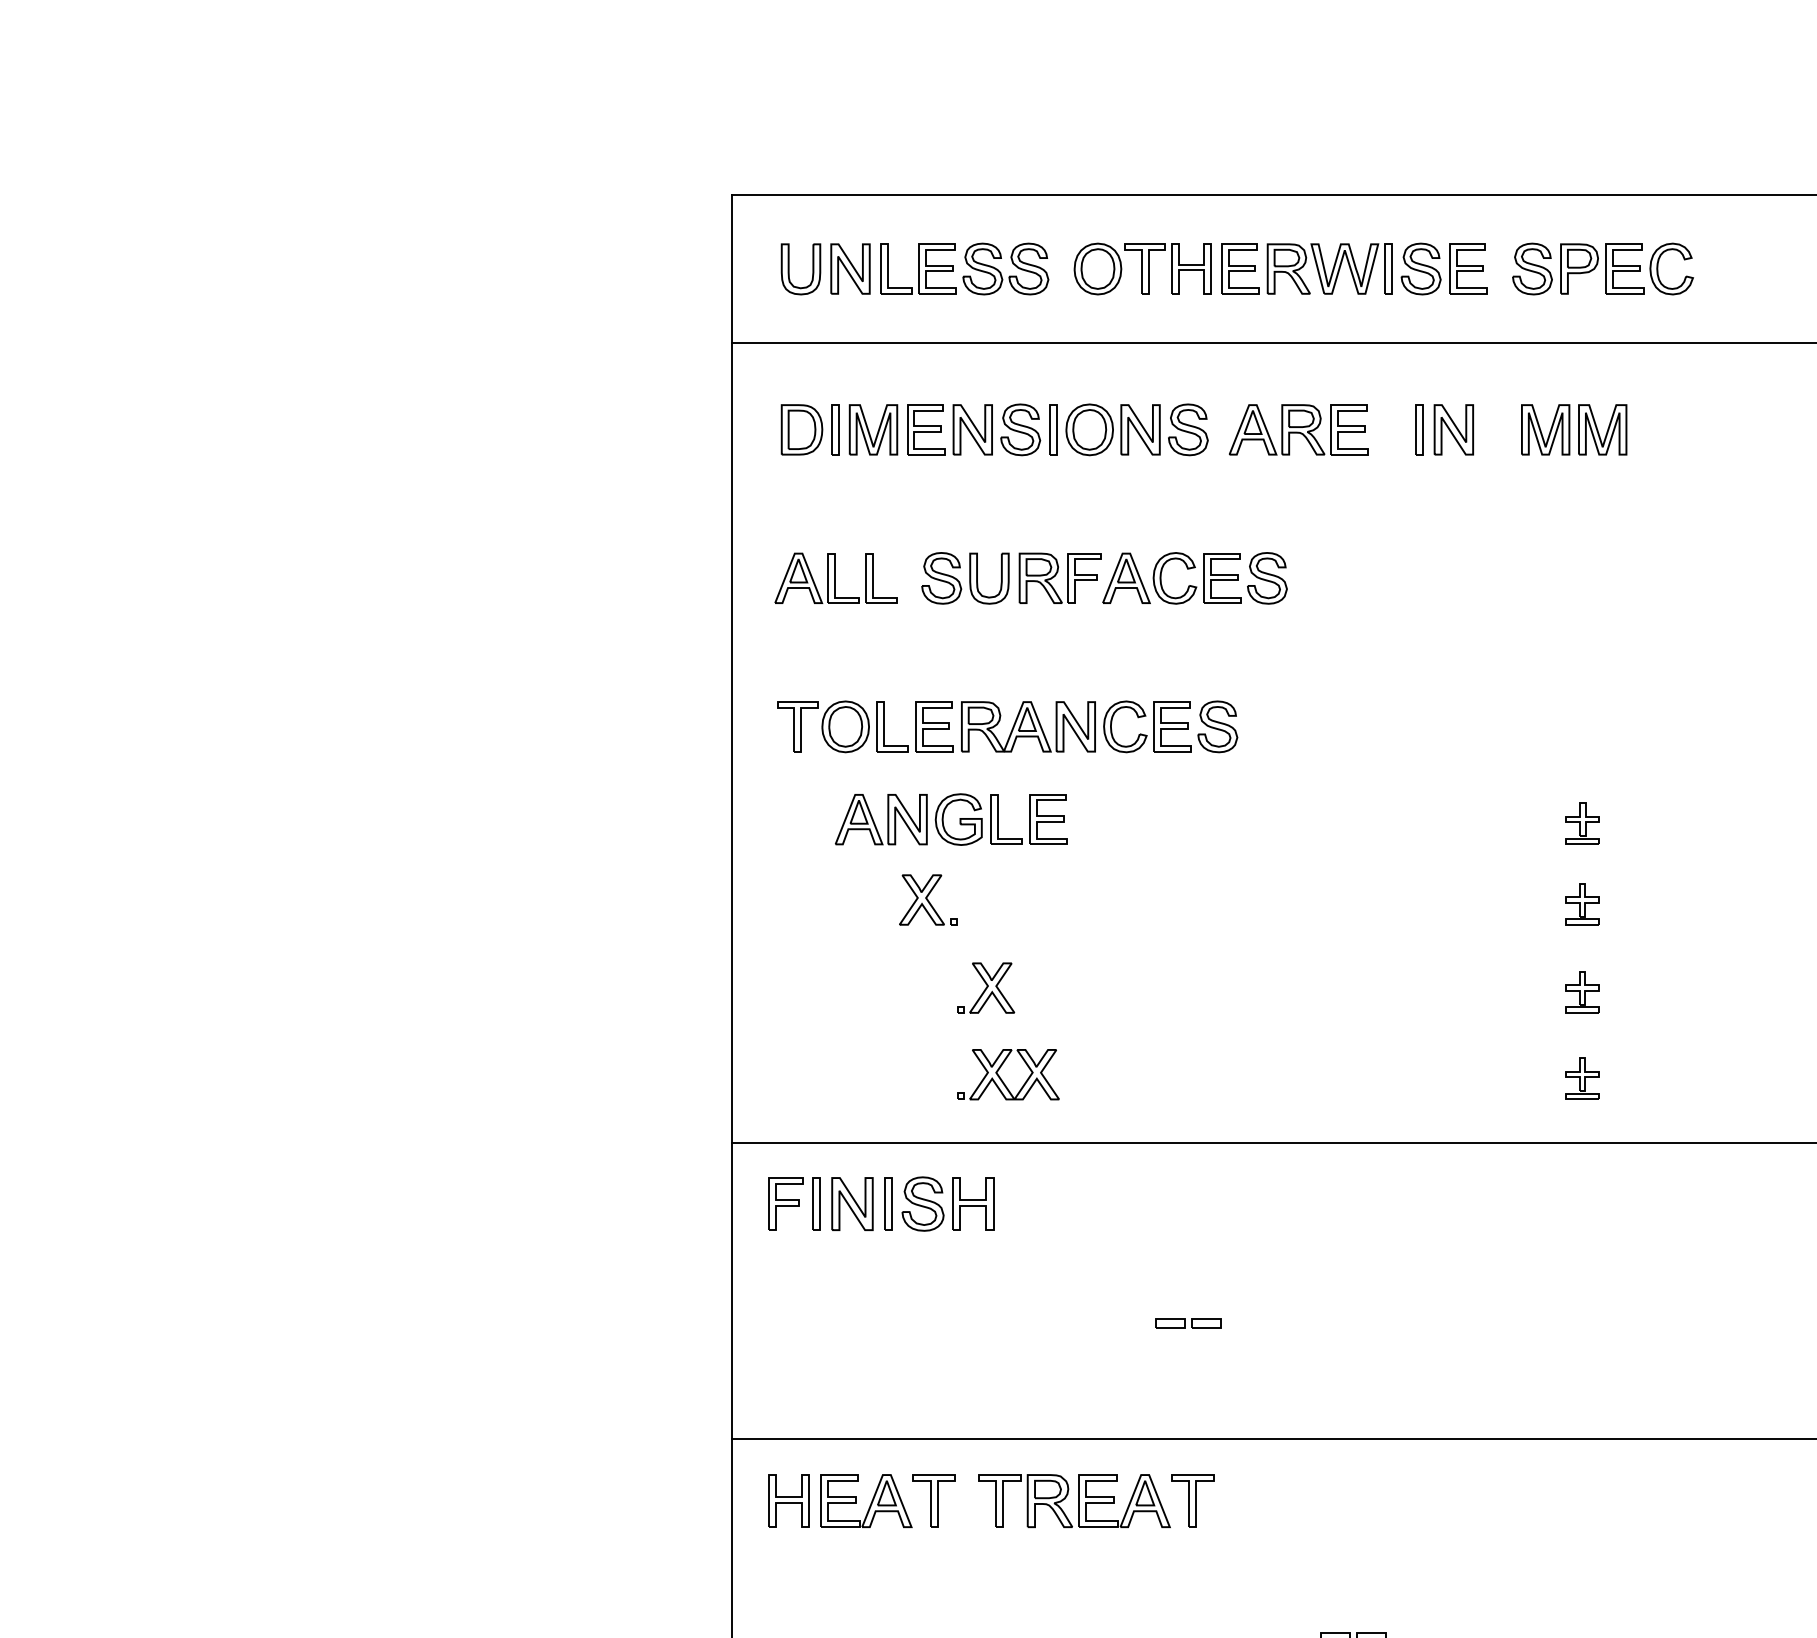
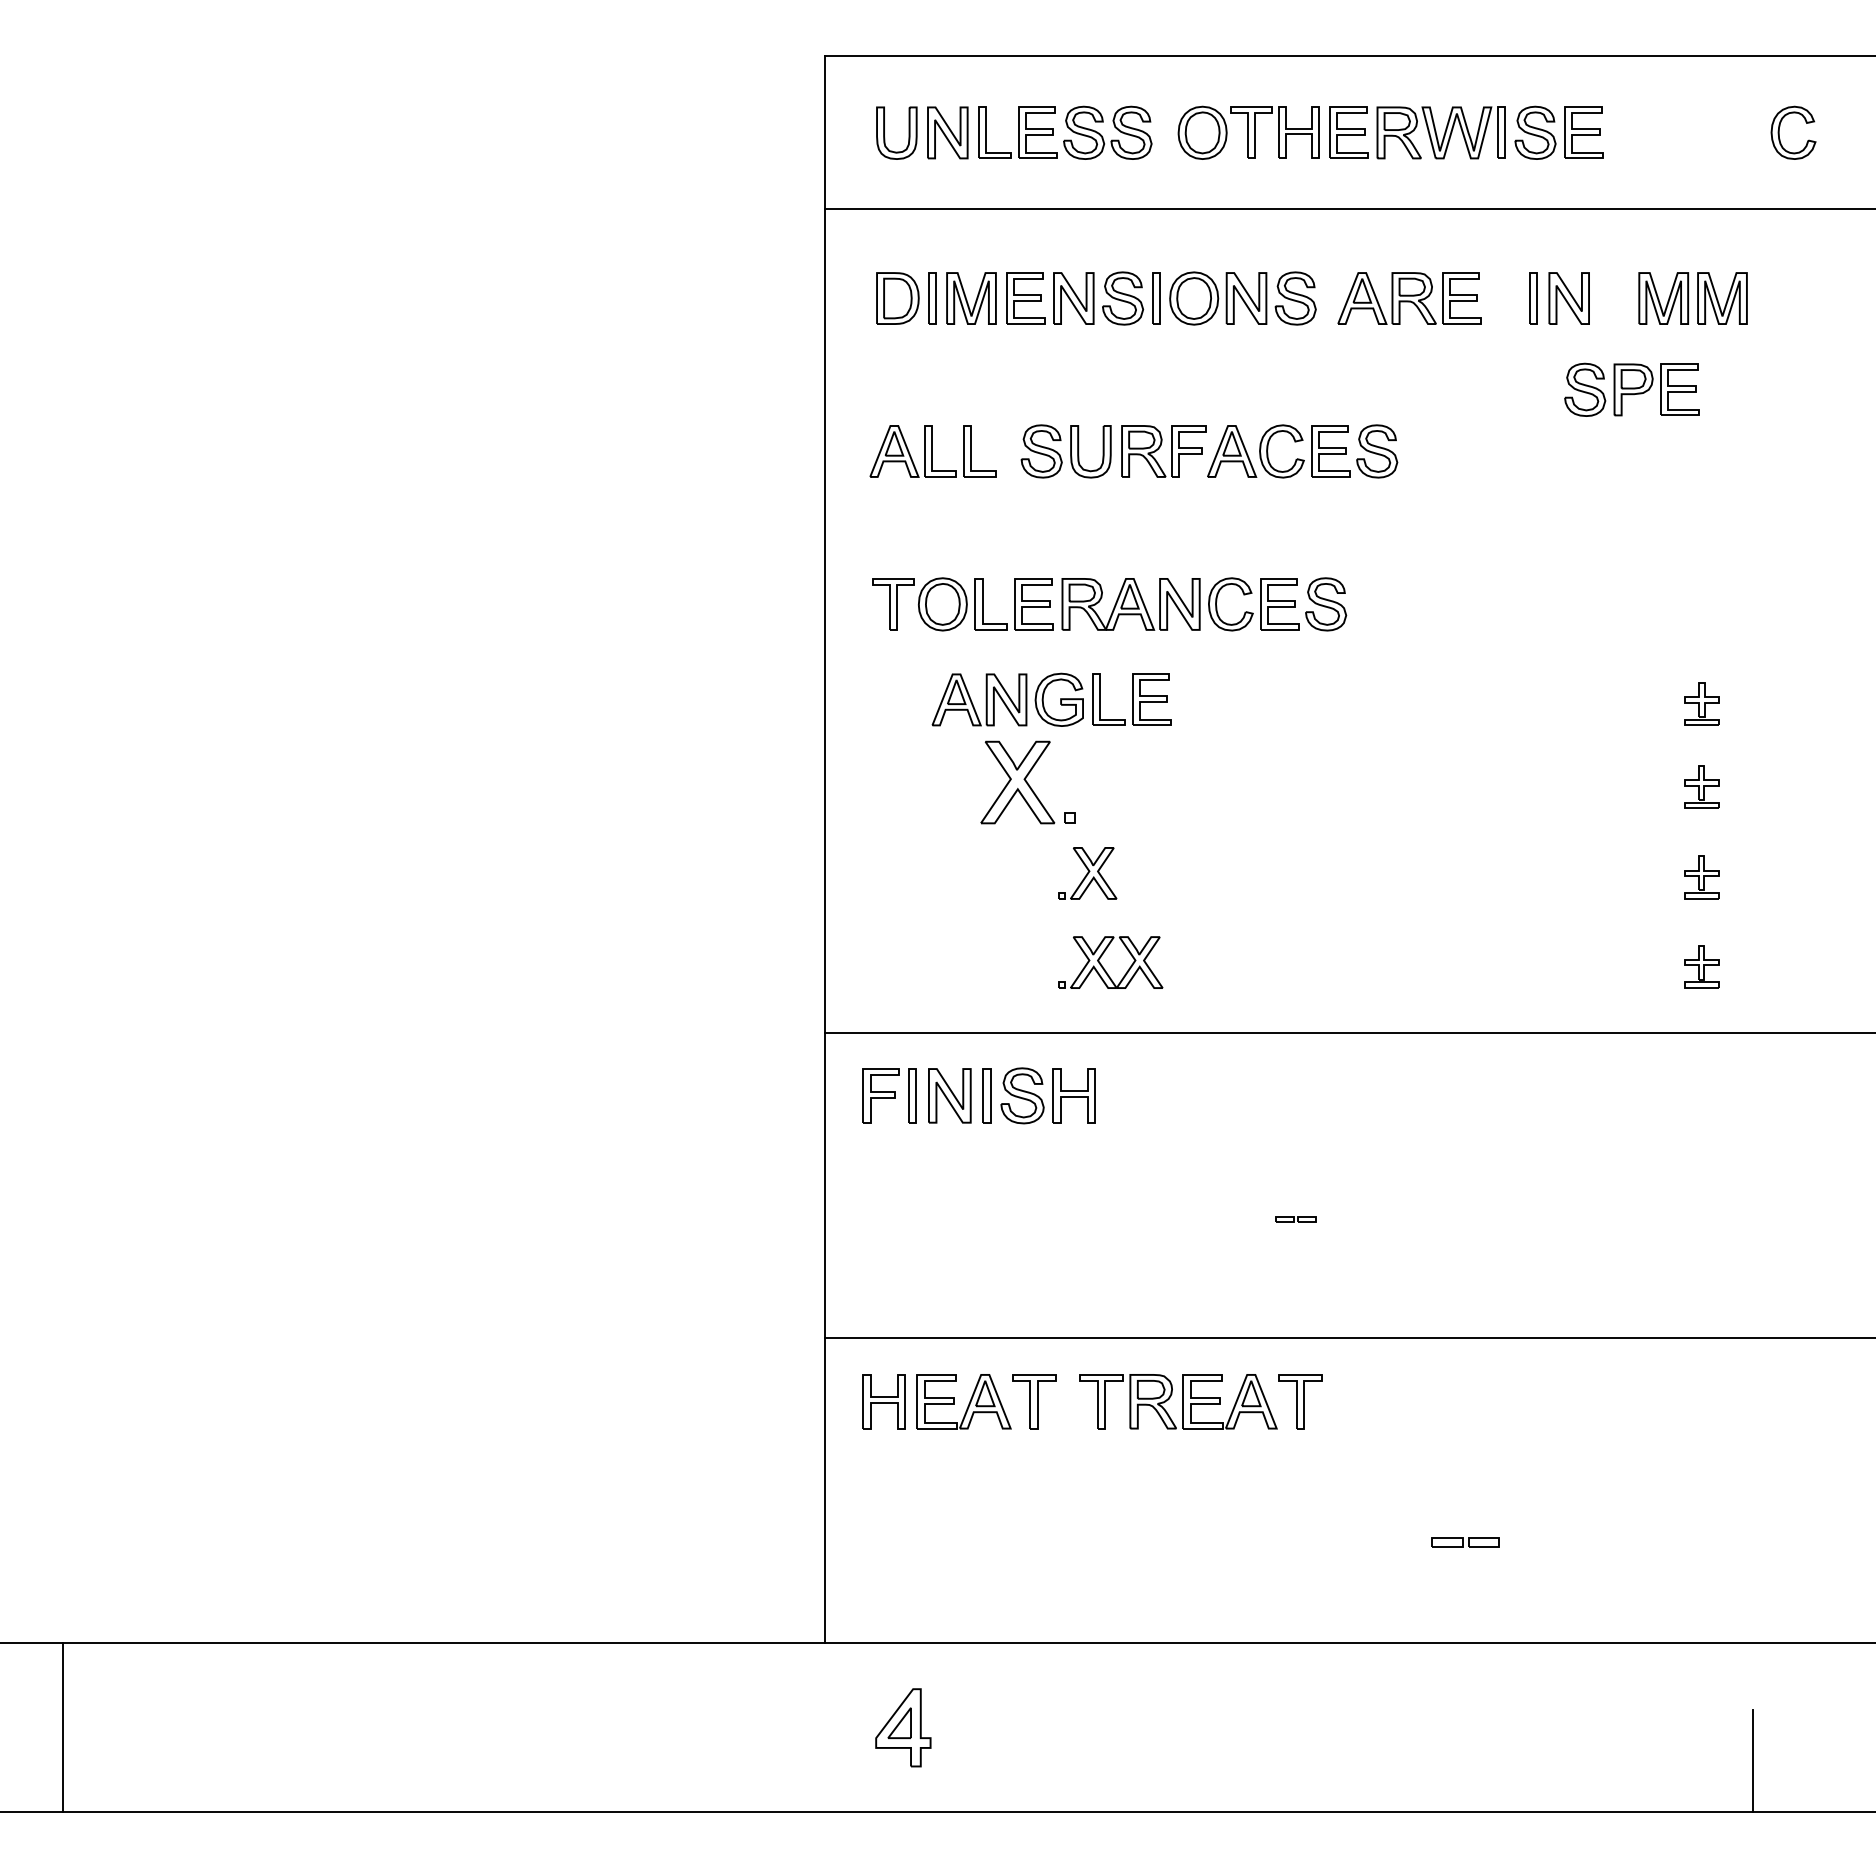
part: (1577, 268) -> (1631, 389), moved
part: (927, 899) -> (1027, 782), size x1.6
part: (1188, 1324) -> (1295, 1219), size x0.6

